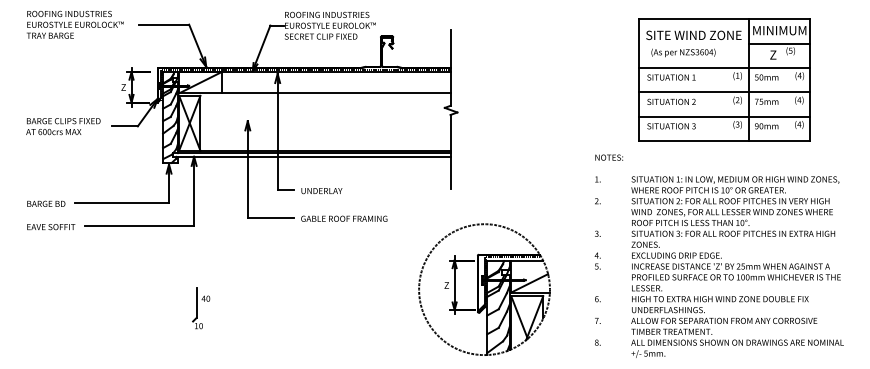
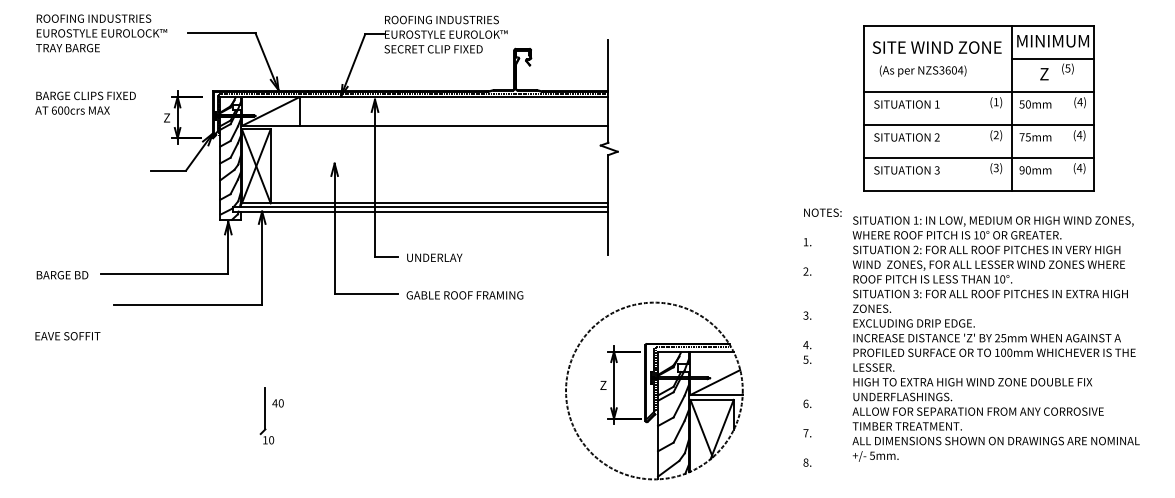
text: (63, 126) -> (85, 103), moved
text: (51, 227) -> (68, 336), moved
text: (737, 266) -> (996, 338), moved

